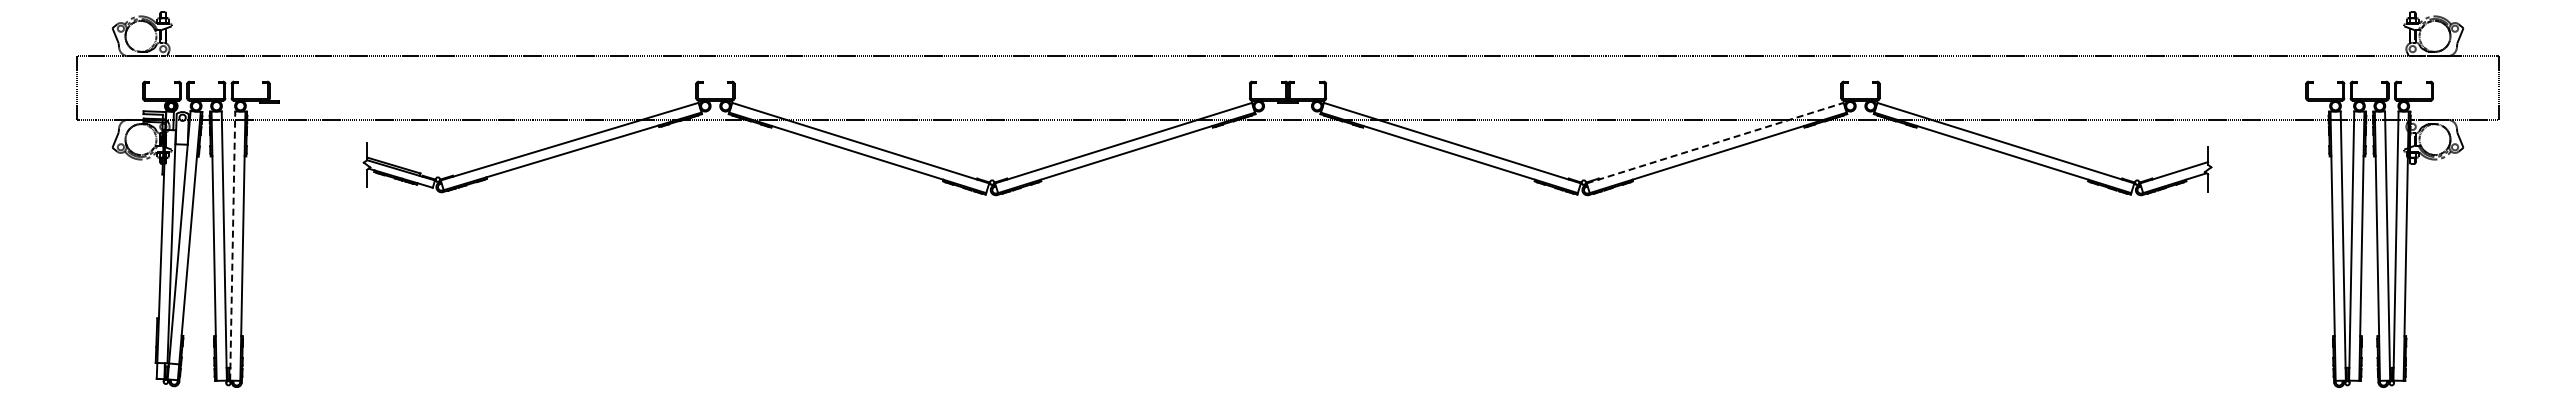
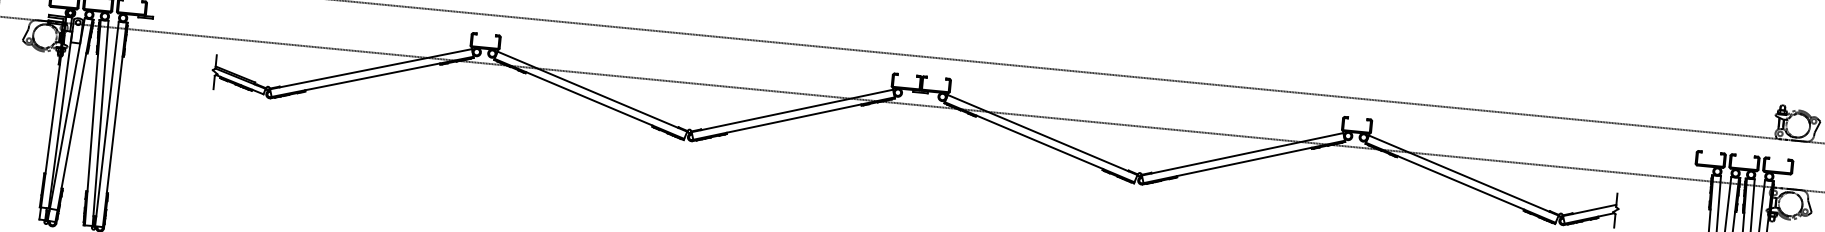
line: (1715, 143) -> (1242, 154), dashed -> solid
line: (232, 246) -> (106, 124), dashed -> solid

